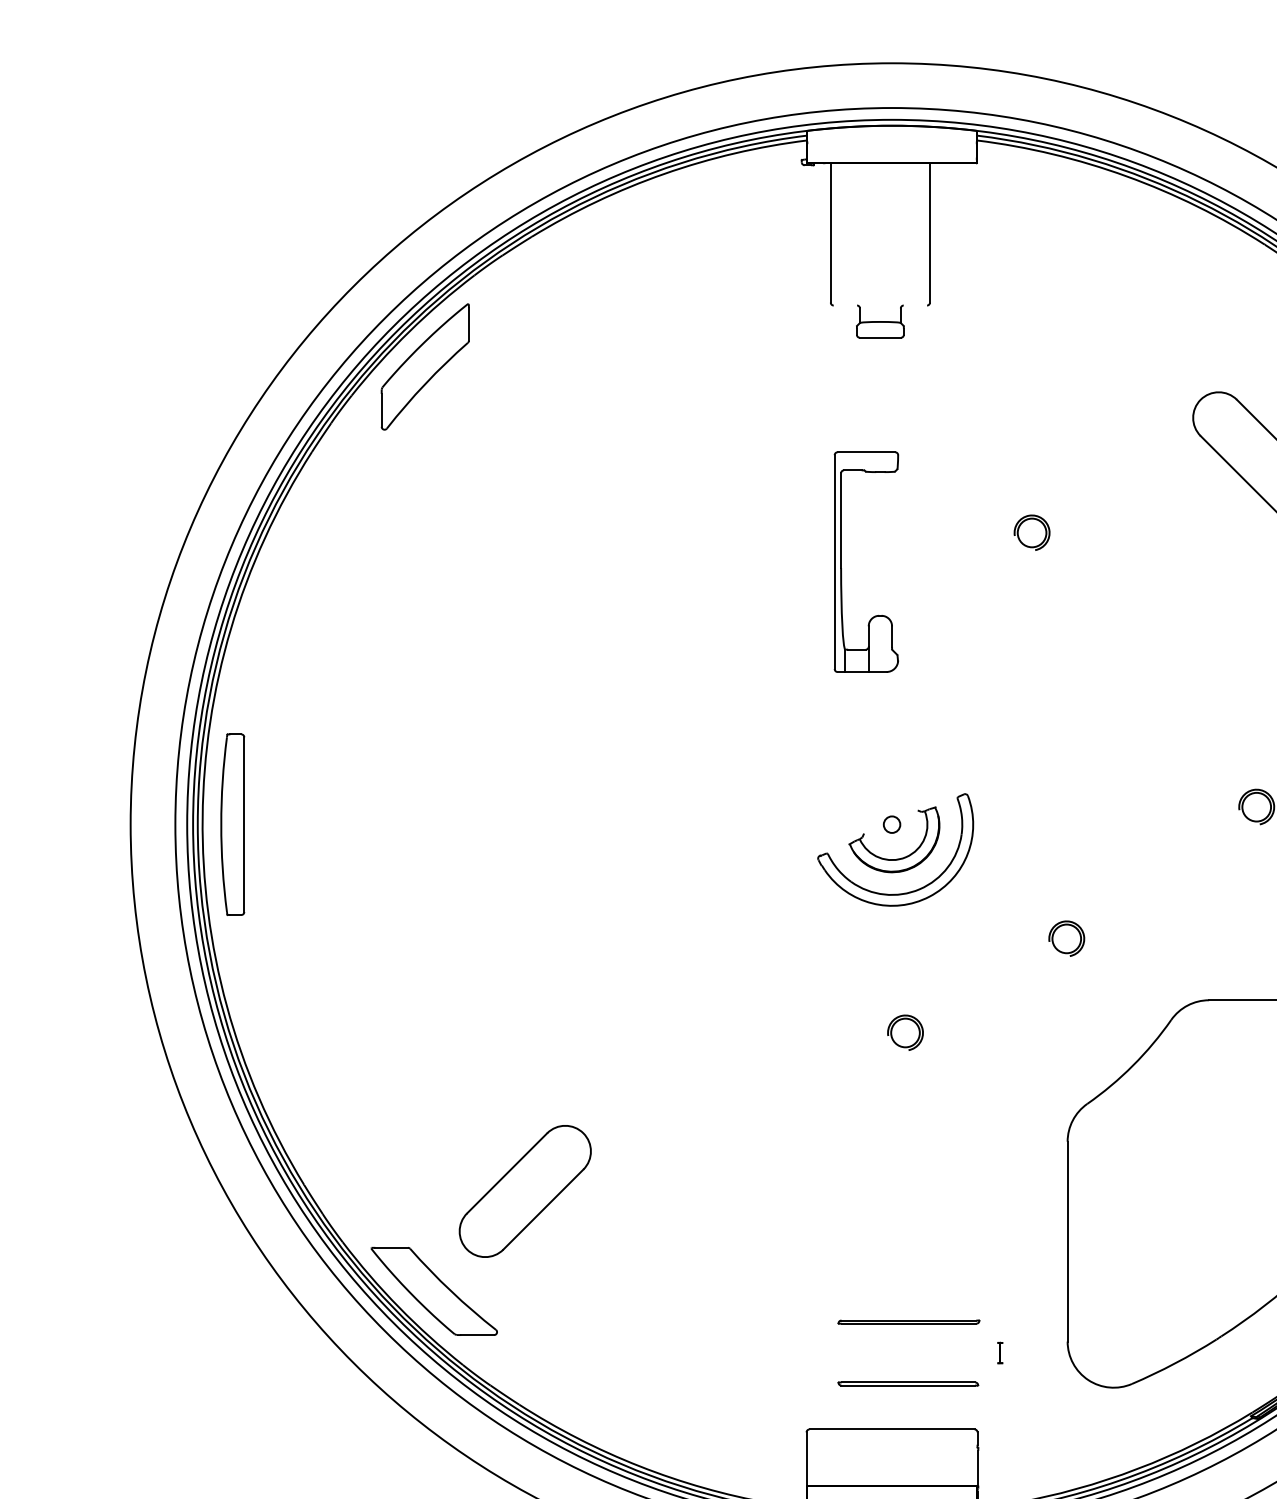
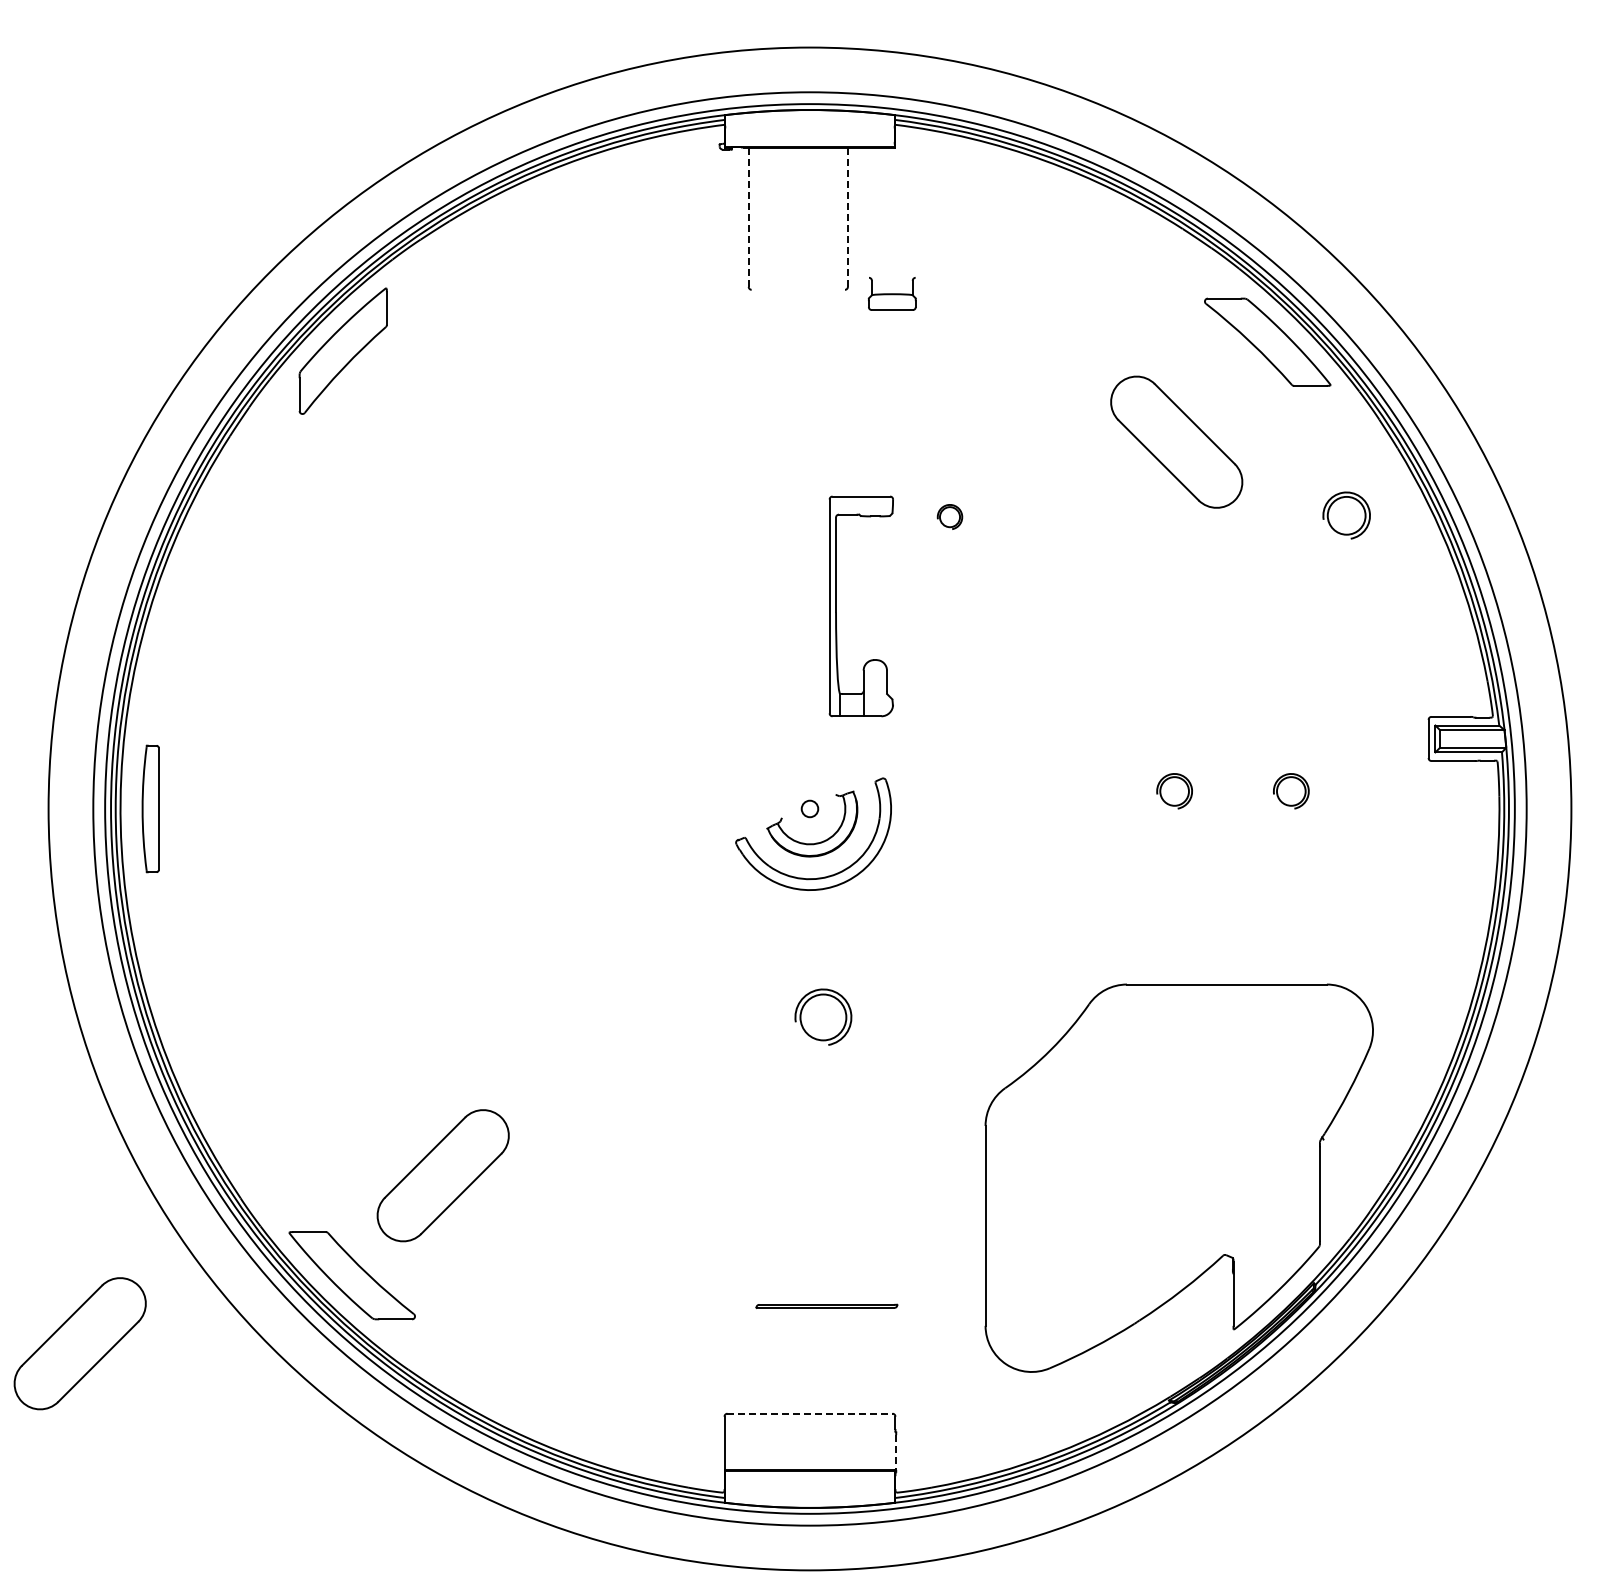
line: (830, 233) -> (748, 217), solid -> dashed
line: (929, 233) -> (847, 217), solid -> dashed
part: (879, 321) -> (891, 293), moved
part: (1031, 532) -> (949, 516), size x0.7
part: (841, 562) -> (836, 606), moved
part: (232, 824) -> (150, 808), size x0.7
part: (1066, 938) -> (984, 922), removed
part: (905, 1032) -> (823, 1016), size x1.6
part: (1000, 1353) -> (918, 1337), removed
part: (161, 1359) -> (79, 1343), added
part: (908, 1383) -> (826, 1367), removed
line: (891, 1429) -> (809, 1413), solid -> dashed
line: (978, 1469) -> (896, 1453), solid -> dashed

